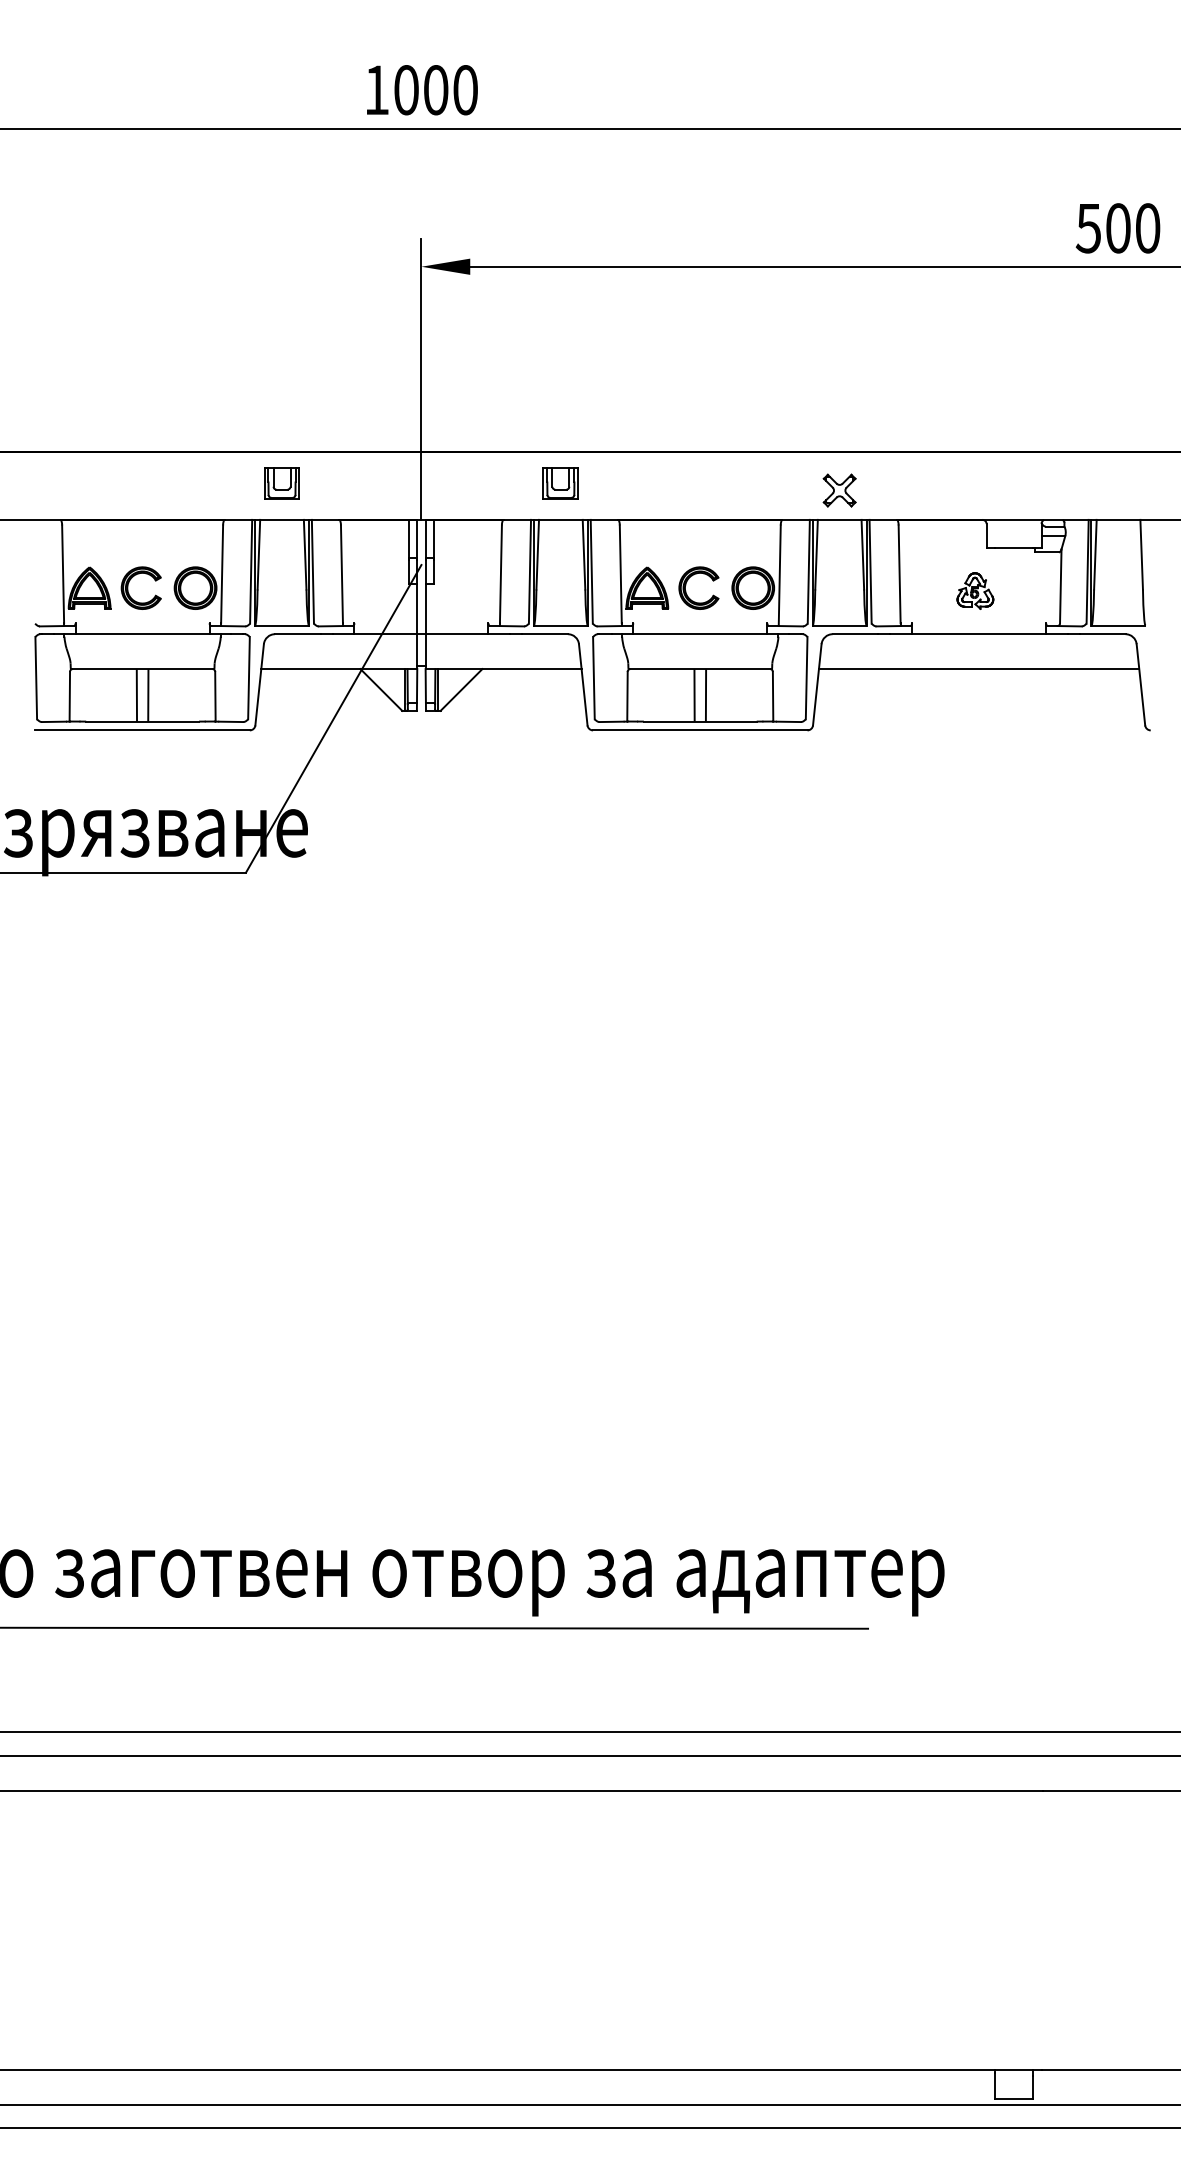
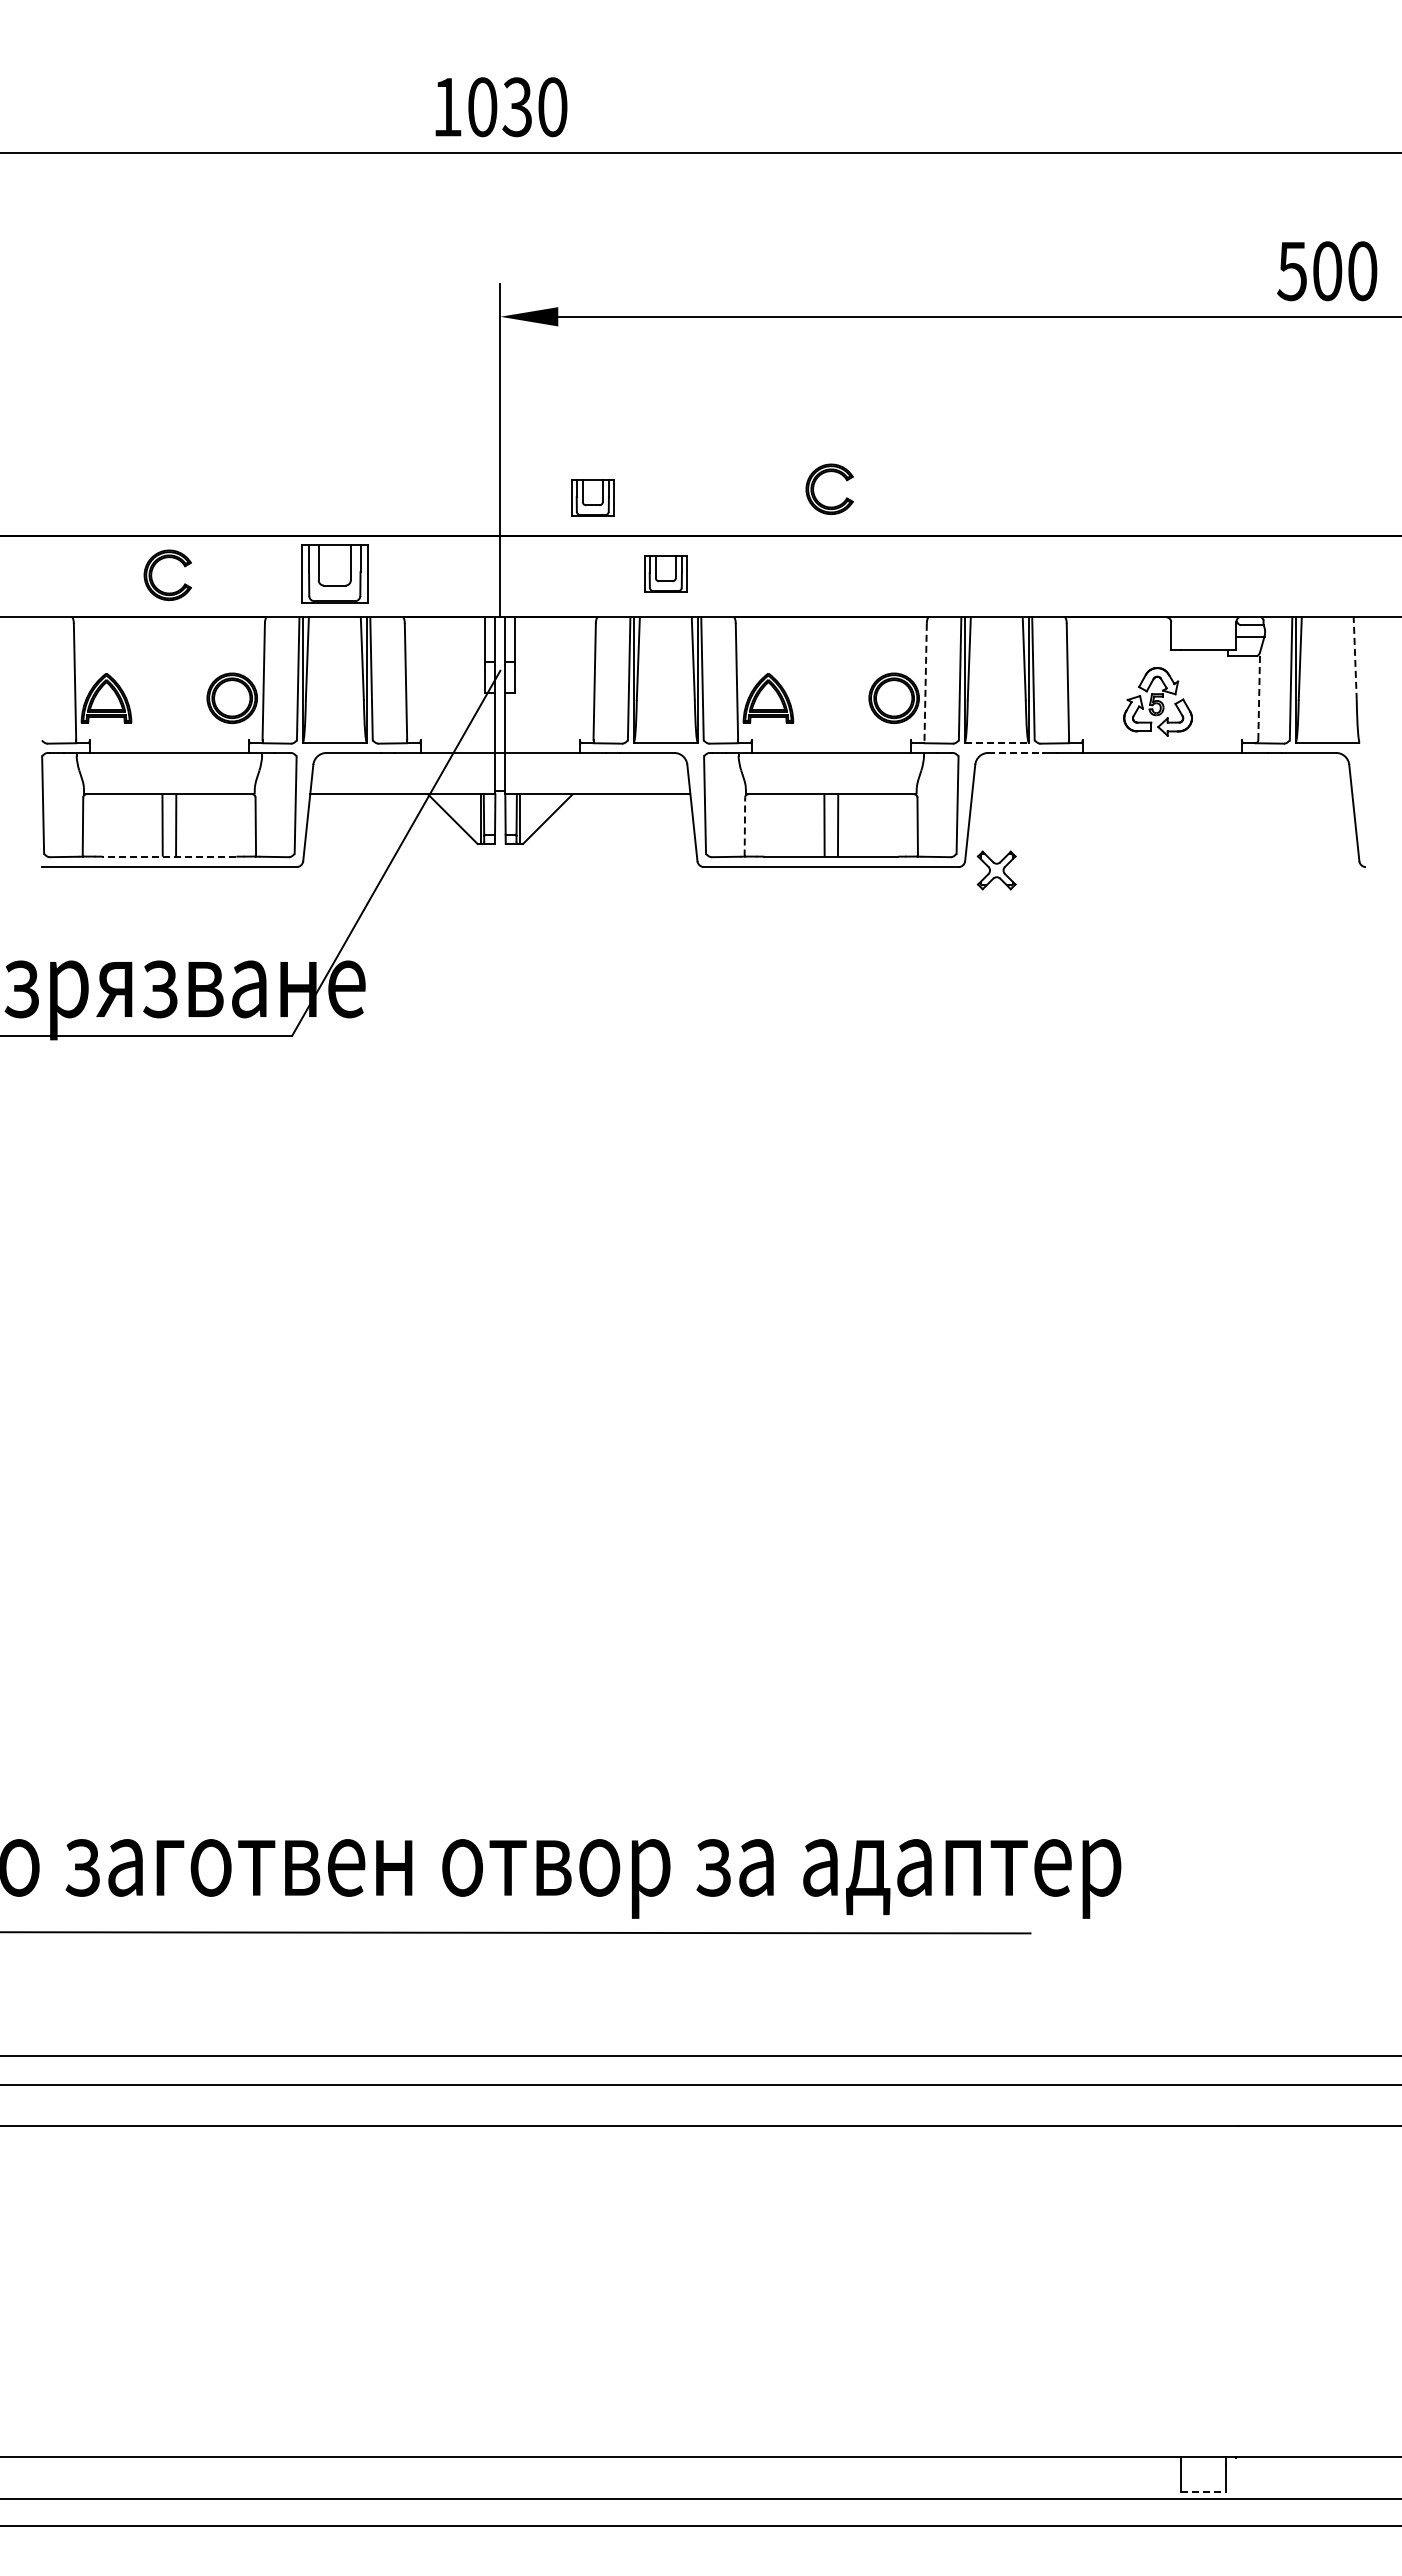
text: (435, 90) -> (517, 107), 1000 -> 1030
part: (499, 419) -> (592, 497), added
part: (281, 483) -> (334, 573), size x1.6
part: (839, 490) -> (996, 870), moved
line: (1141, 554) -> (1355, 658), solid -> dashed
line: (779, 575) -> (925, 683), solid -> dashed
part: (129, 583) -> (153, 569), moved
part: (686, 583) -> (815, 483), moved
line: (1061, 586) -> (1259, 696), solid -> dashed
part: (975, 590) -> (1157, 701), size x1.6
line: (839, 626) -> (996, 743), solid -> dashed
line: (856, 633) -> (1016, 752), solid -> dashed
line: (979, 669) -> (1162, 794), removed
line: (627, 696) -> (744, 826), solid -> dashed
line: (142, 721) -> (169, 856), solid -> dashed
line: (1013, 2099) -> (1203, 2492), solid -> dashed

